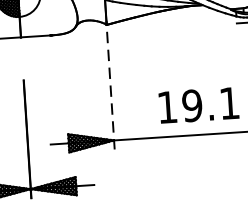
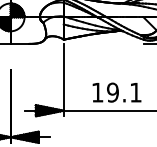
line: (110, 91) -> (63, 80), dashed -> solid

